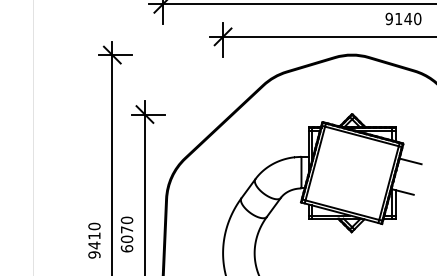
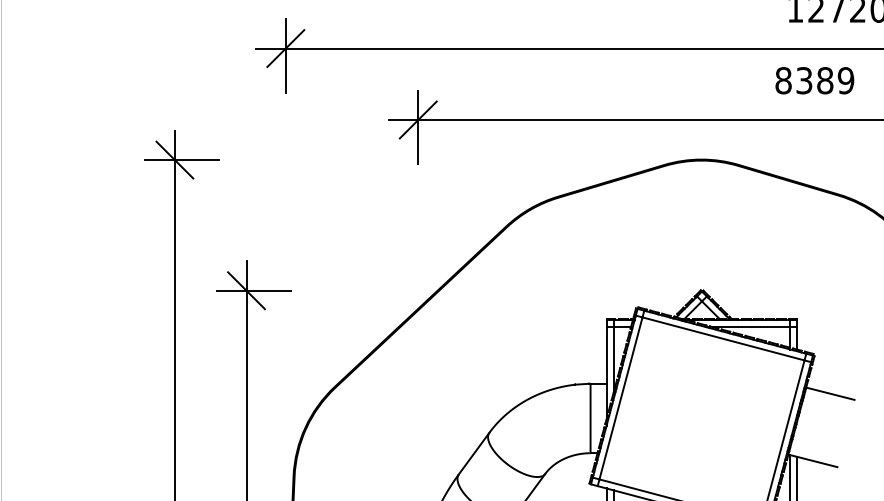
text: (403, 18) -> (814, 79), 9140 -> 8389

